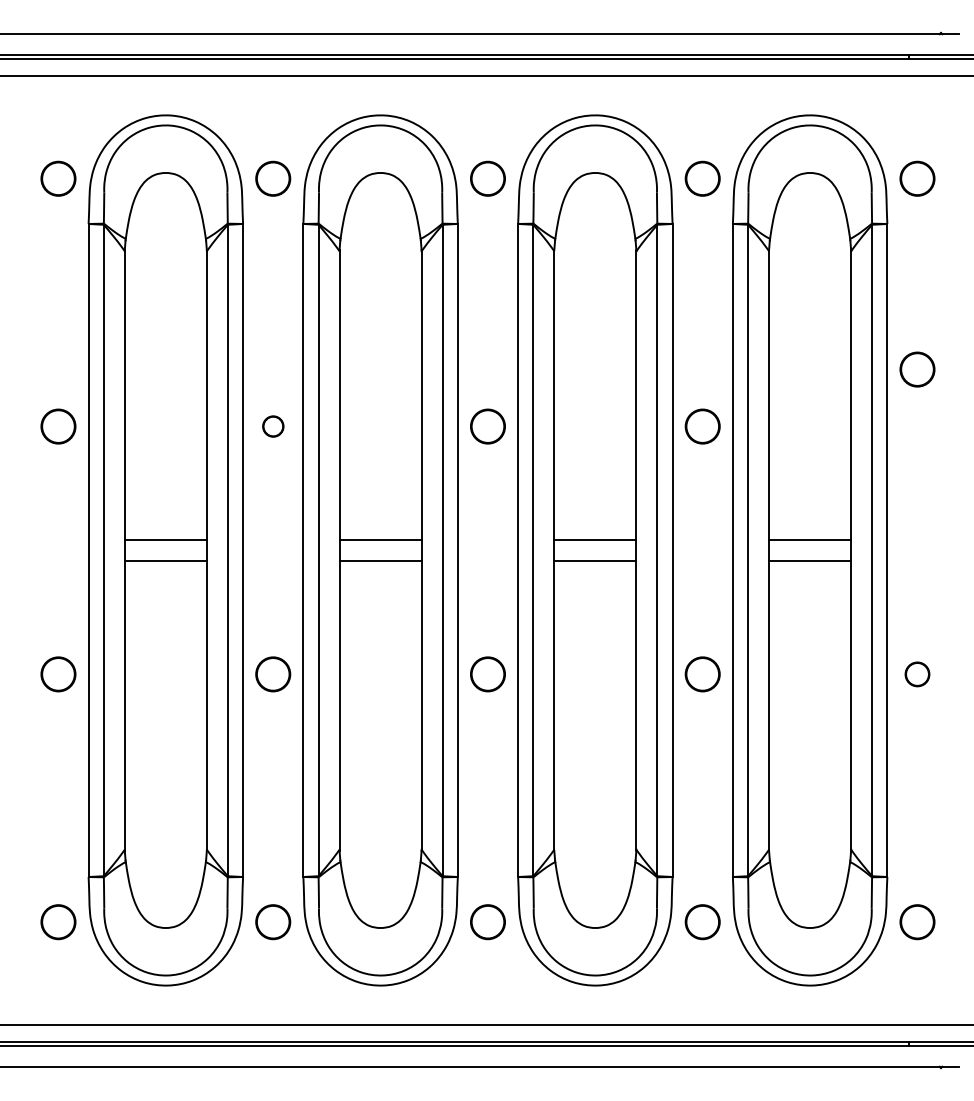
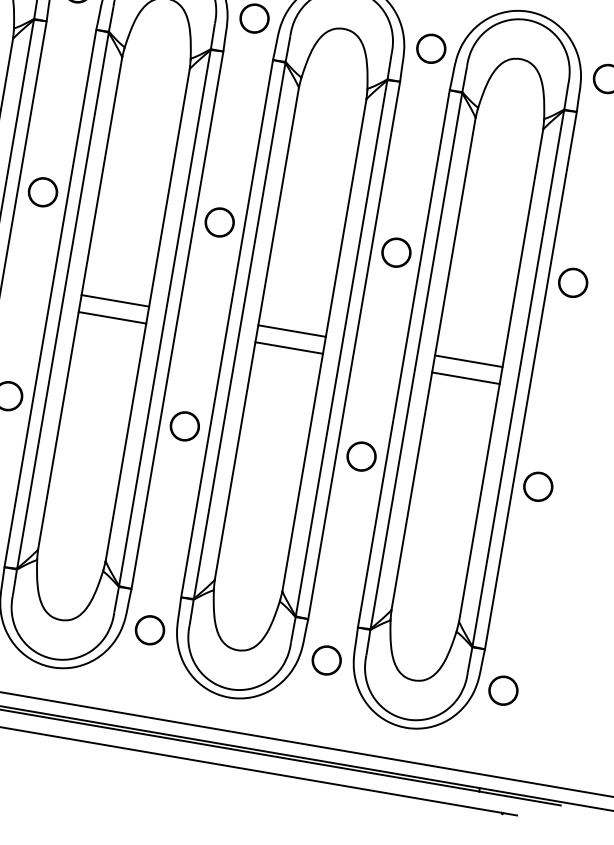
circle: (917, 369) -> (573, 282), moved
circle: (273, 426) -> (43, 192), size x1.67
circle: (917, 674) -> (538, 486), size x1.43

